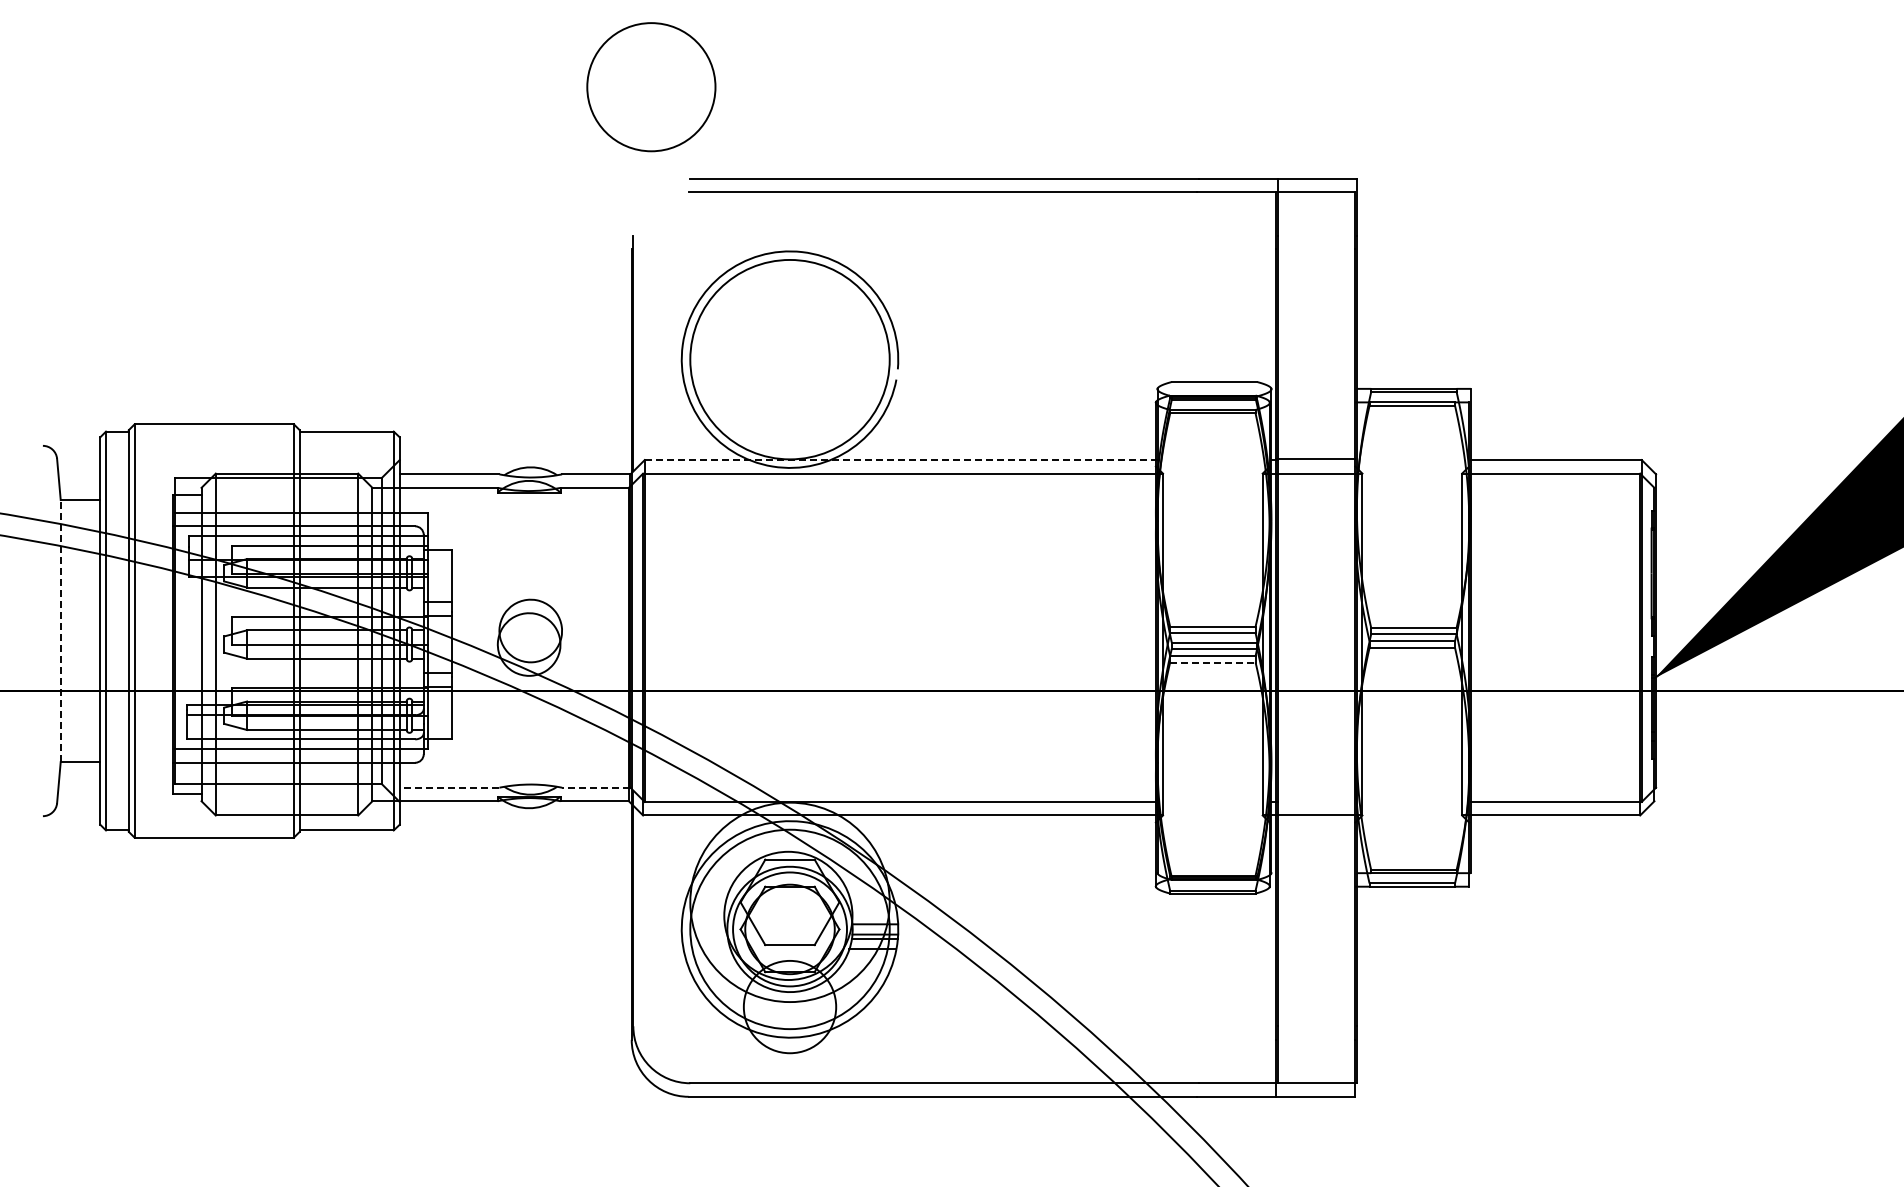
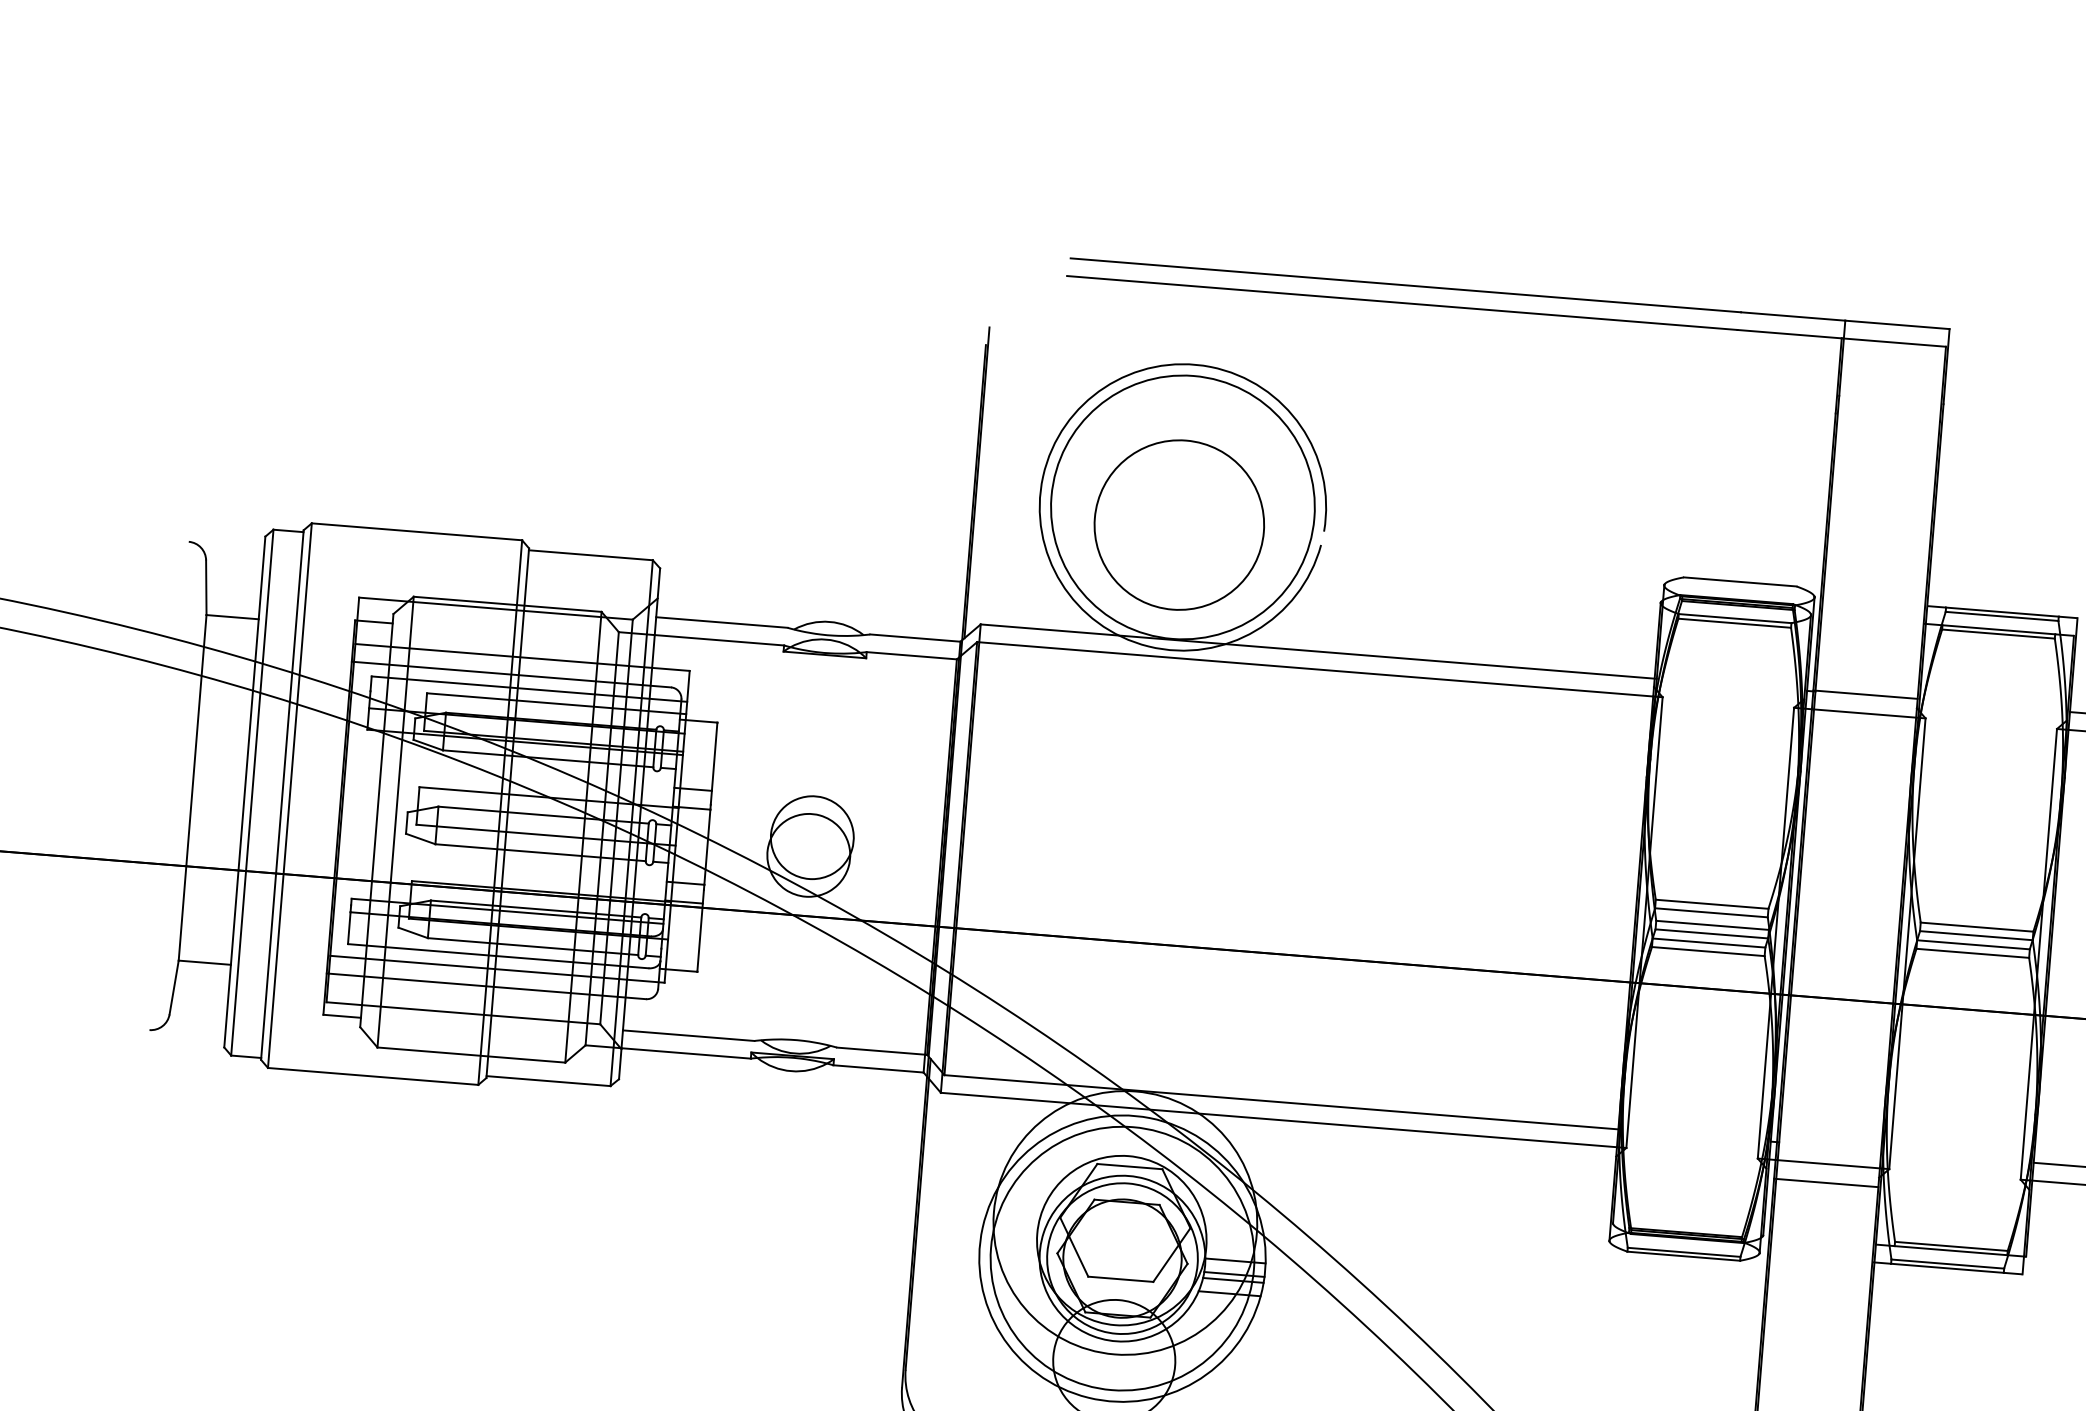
circle: (651, 87) -> (1179, 525), moved
line: (900, 460) -> (1317, 652), dashed -> solid
line: (60, 630) -> (192, 787), dashed -> solid
line: (1212, 662) -> (1707, 951), dashed -> solid
line: (449, 787) -> (688, 1035), dashed -> solid
line: (595, 787) -> (881, 1050), dashed -> solid
line: (1315, 829) -> (1825, 1182), added

